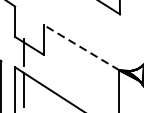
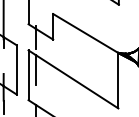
line: (81, 47) -> (85, 33), dashed -> solid

